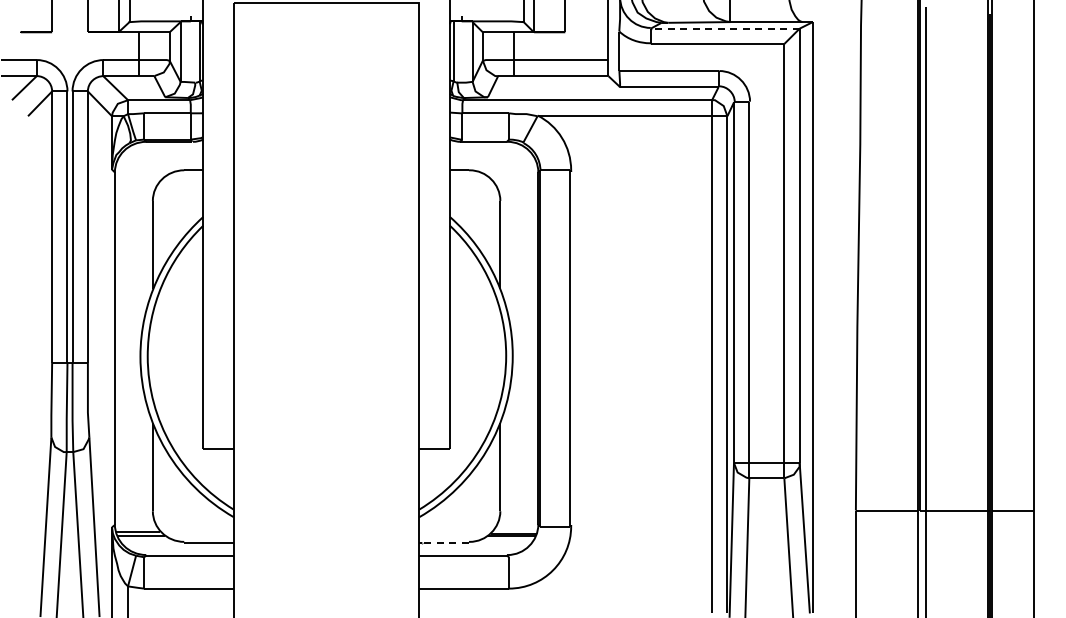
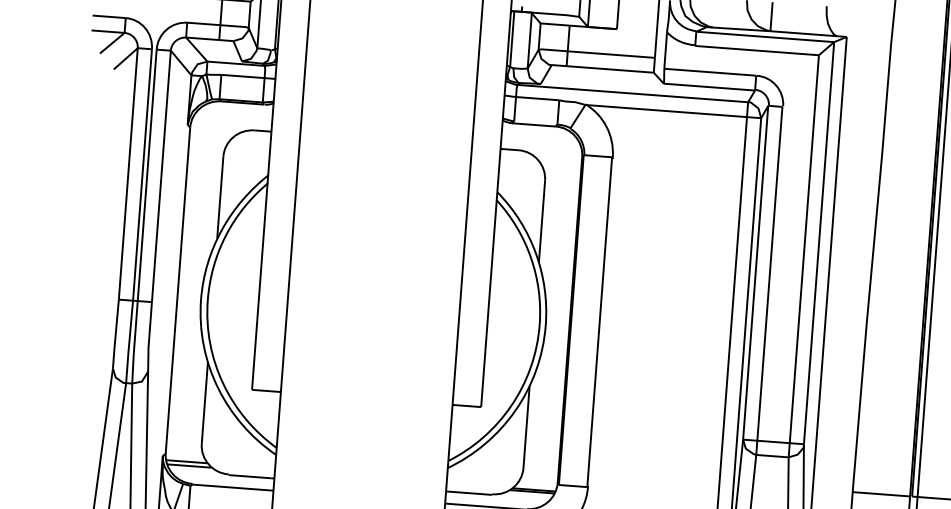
line: (724, 28) -> (764, 36), dashed -> solid
line: (445, 542) -> (470, 493), dashed -> solid

